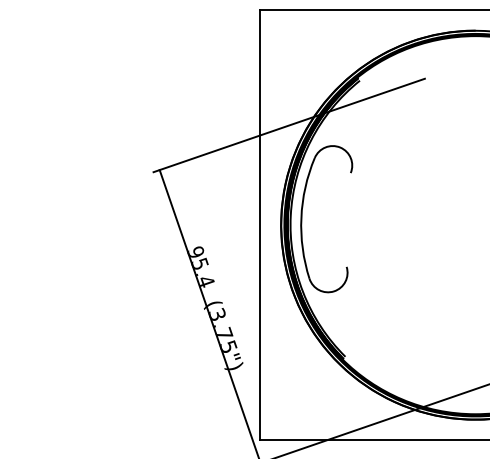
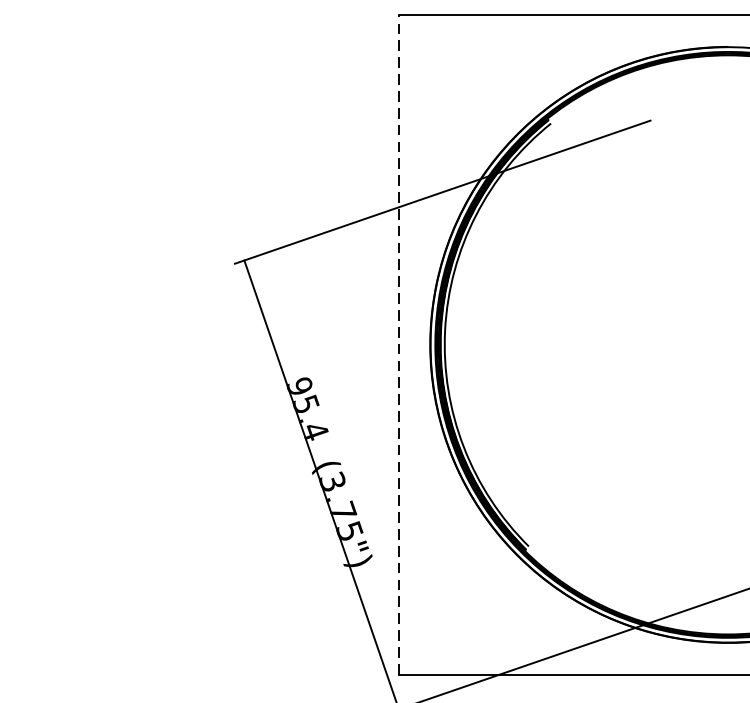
part: (302, 219) -> (463, 336), removed
line: (260, 224) -> (398, 343), solid -> dashed

